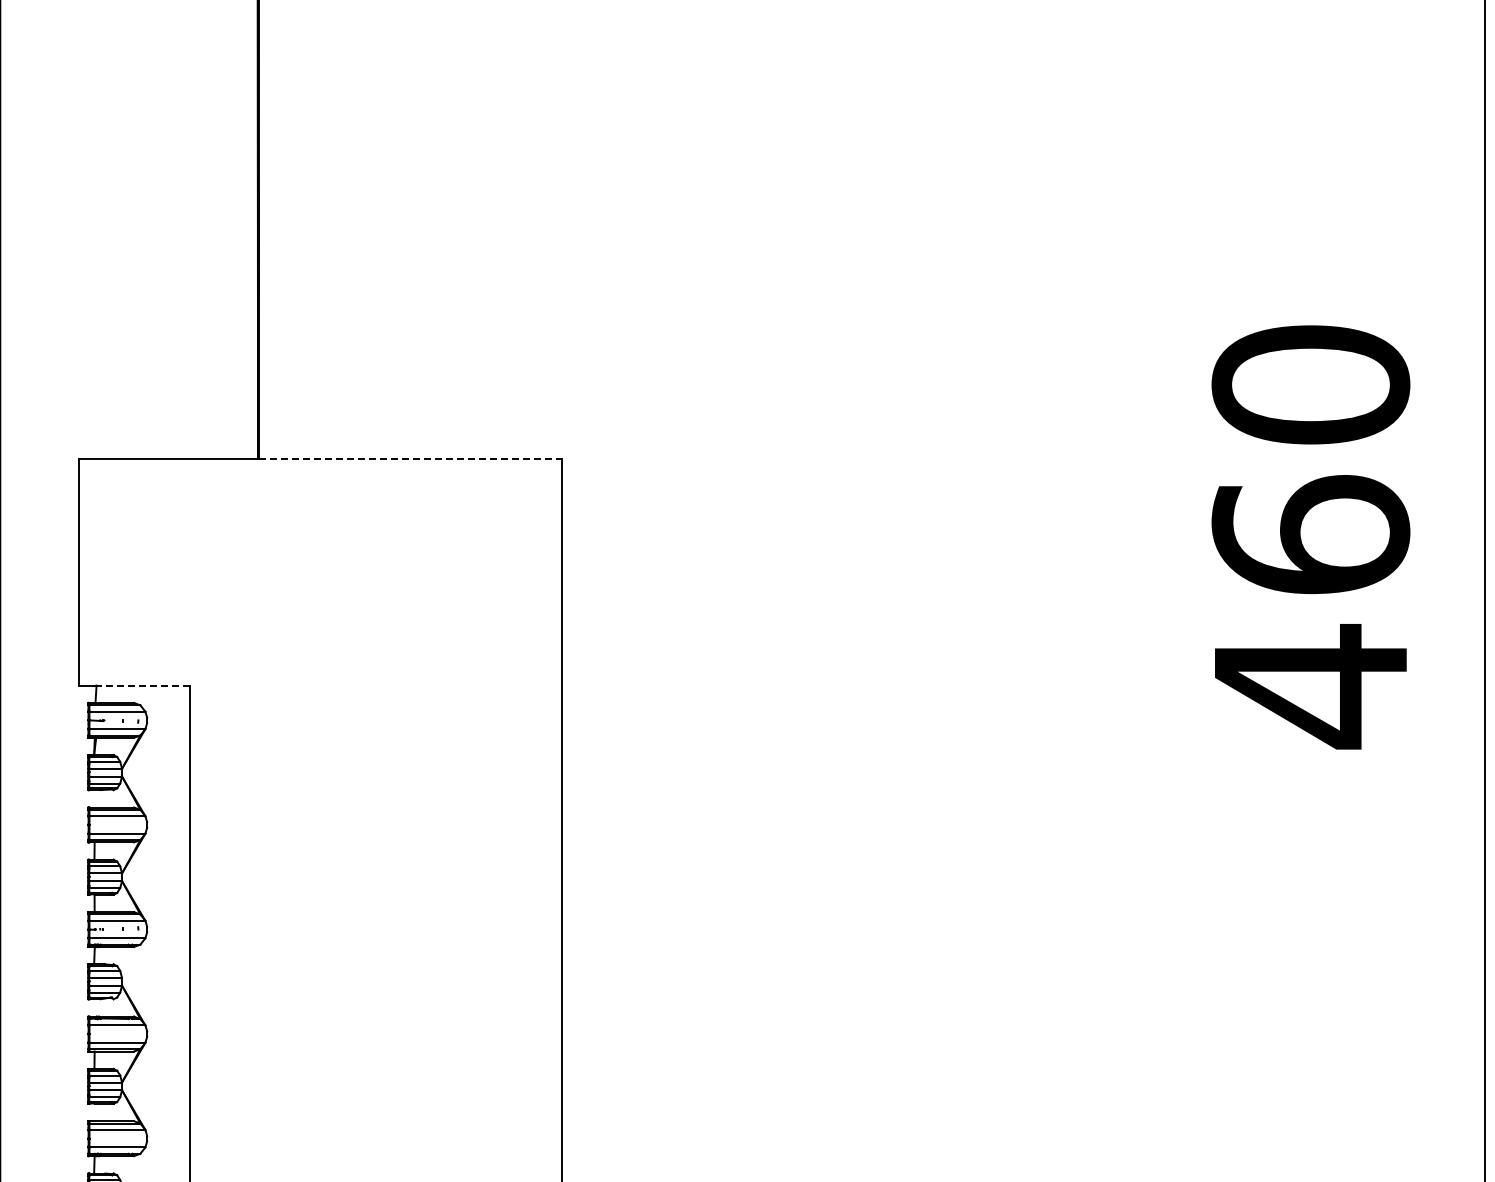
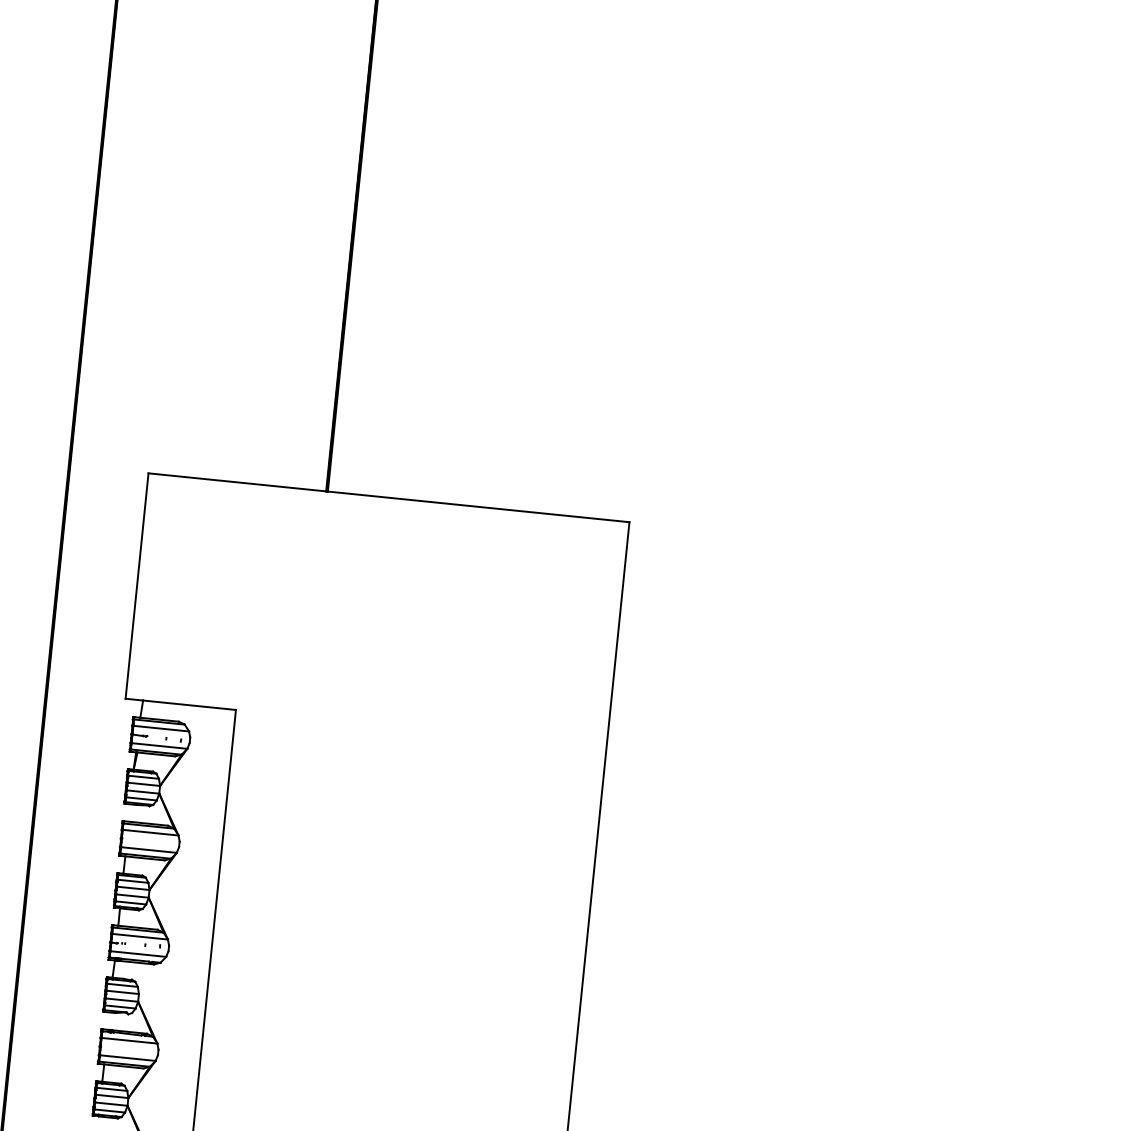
line: (410, 458) -> (478, 506), dashed -> solid
line: (143, 685) -> (189, 705), dashed -> solid

